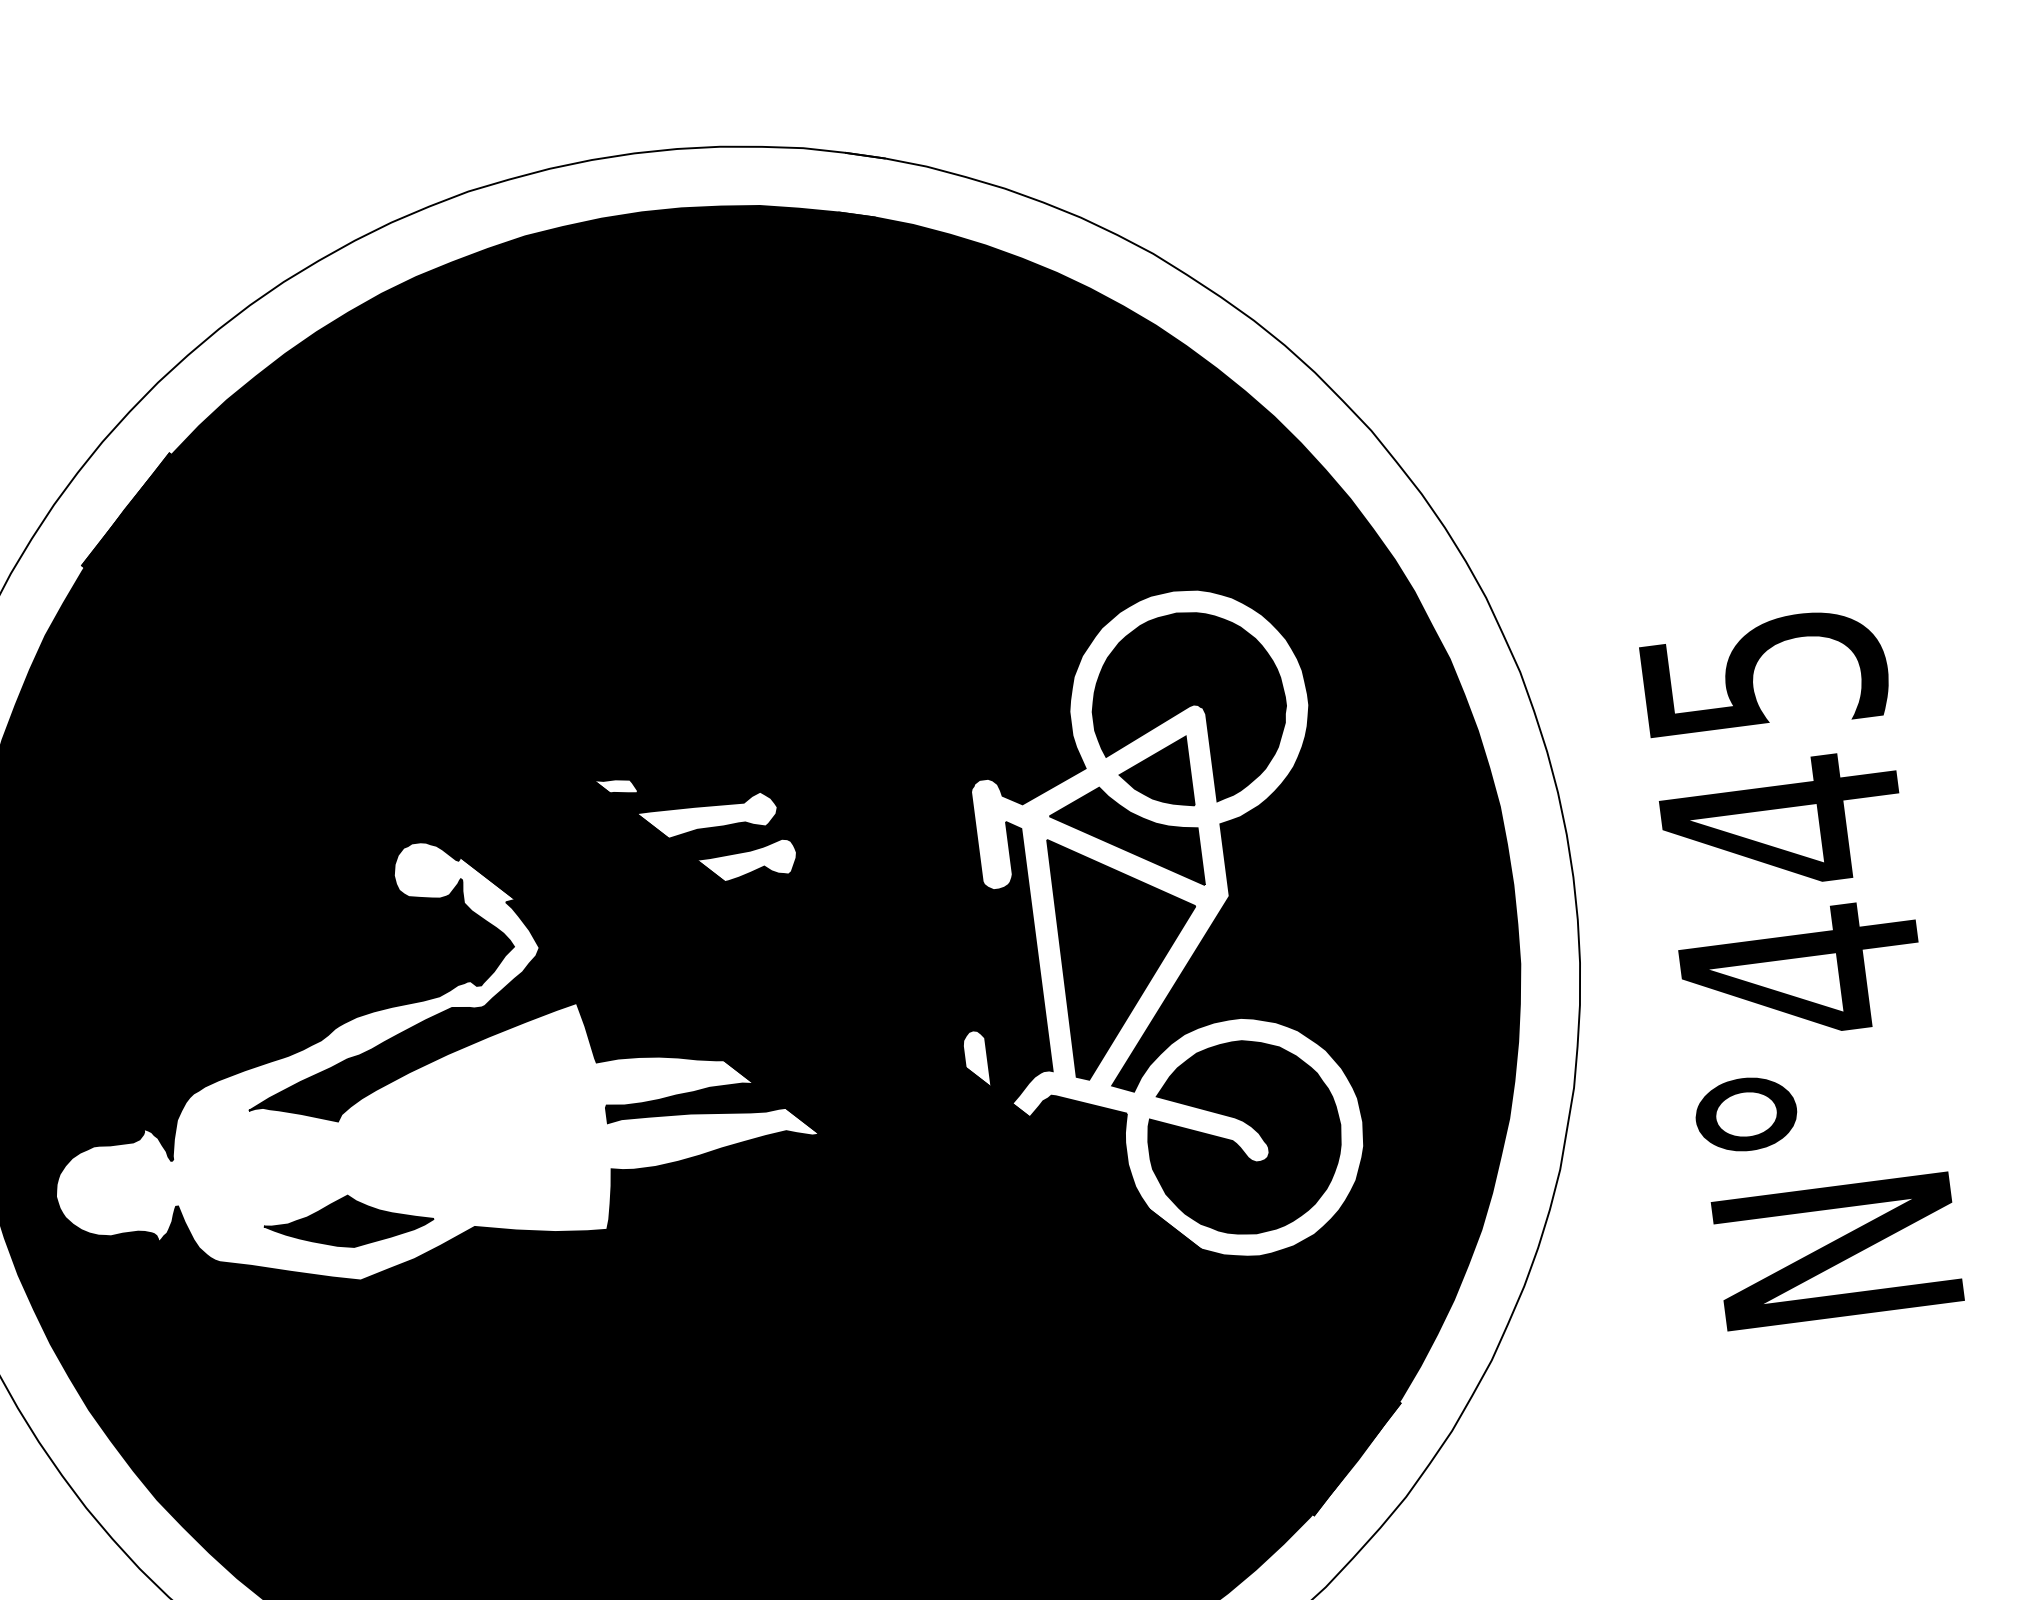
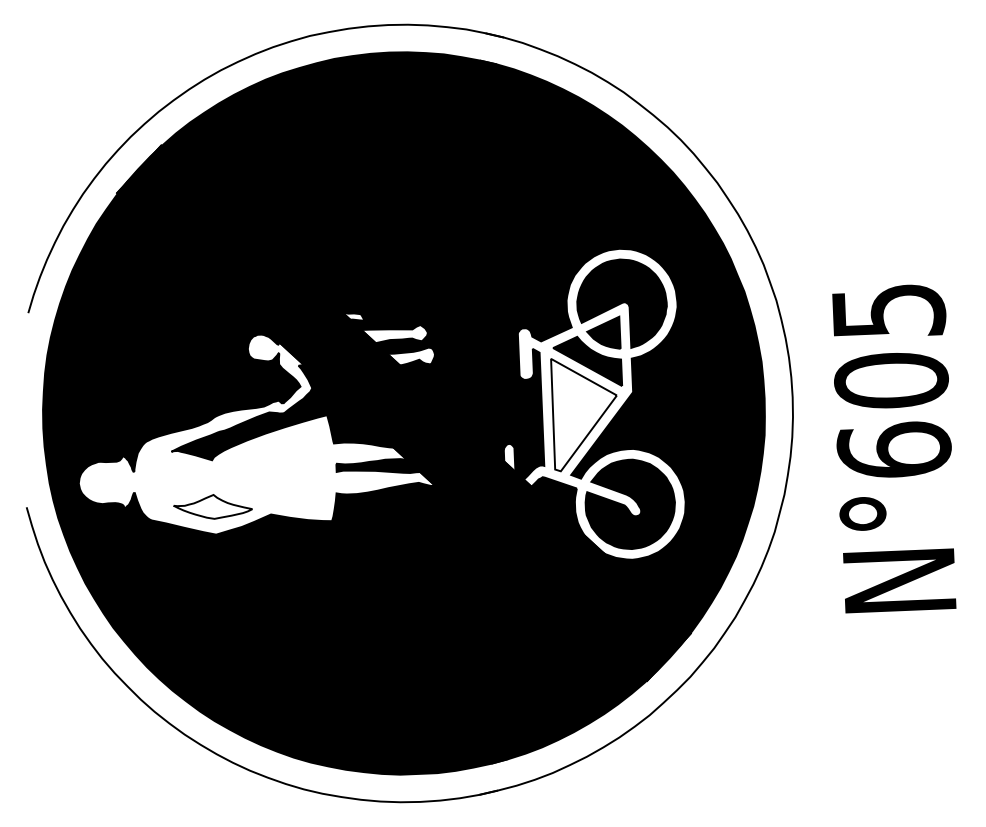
text: (1791, 895) -> (892, 414), N°445 -> N°605
fill: (1127, 953) -> (583, 414), removed
fill: (347, 1220) -> (212, 506), removed

